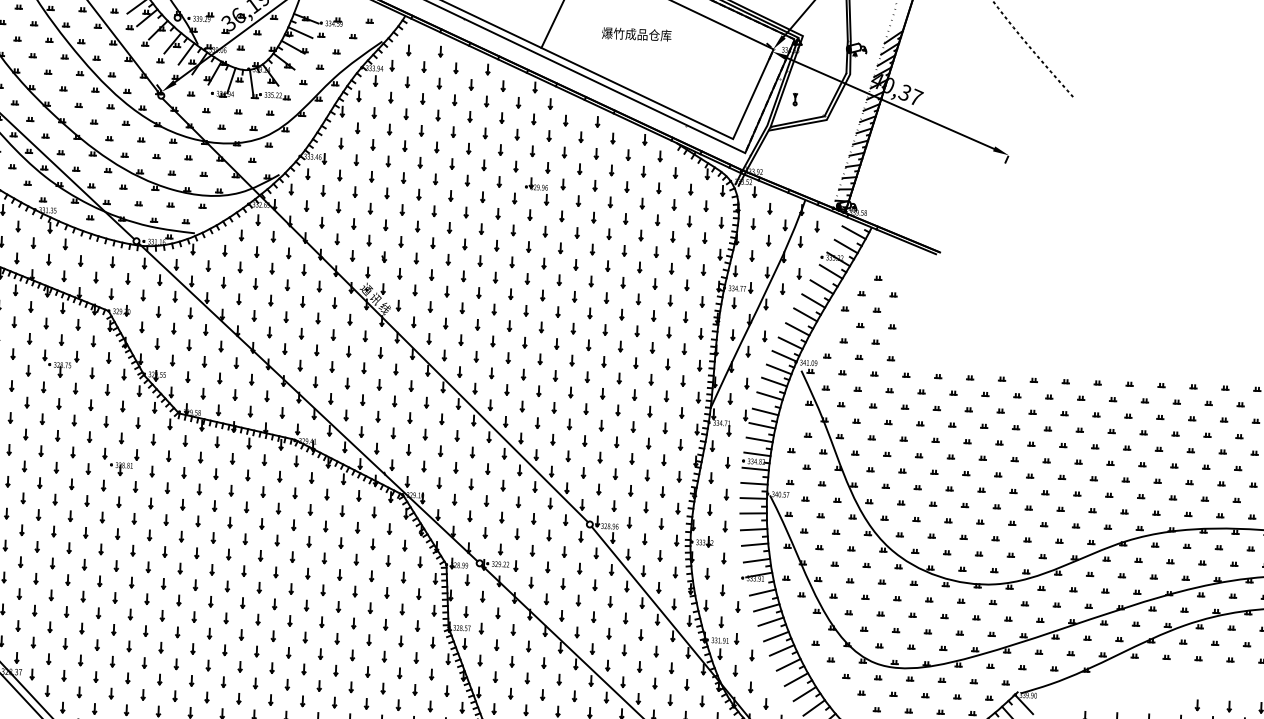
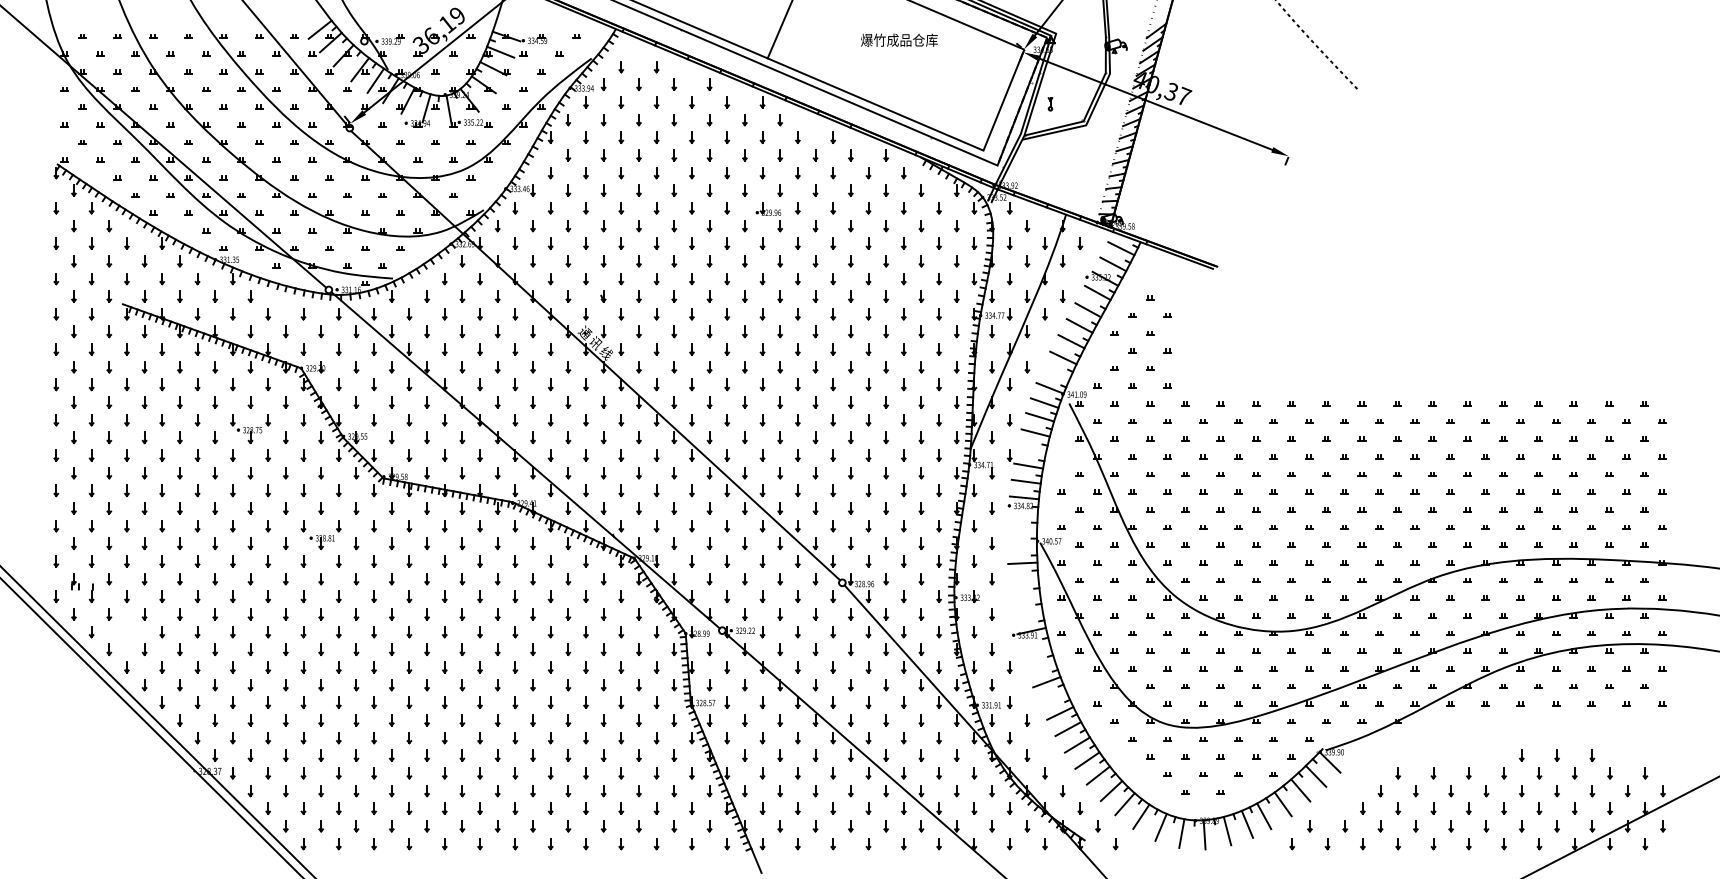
text: (636, 33) -> (899, 39), moved
line: (790, 343) -> (1055, 373), removed
line: (765, 411) -> (1031, 450), removed
line: (755, 469) -> (1022, 514), removed
line: (754, 483) -> (1022, 530), removed
line: (753, 498) -> (1021, 546), removed
line: (753, 528) -> (1023, 580), removed
line: (754, 544) -> (1025, 597), removed
line: (756, 559) -> (1028, 614), removed
line: (762, 592) -> (1036, 650), removed
line: (766, 607) -> (1041, 666), removed
line: (776, 636) -> (1053, 698), removed

